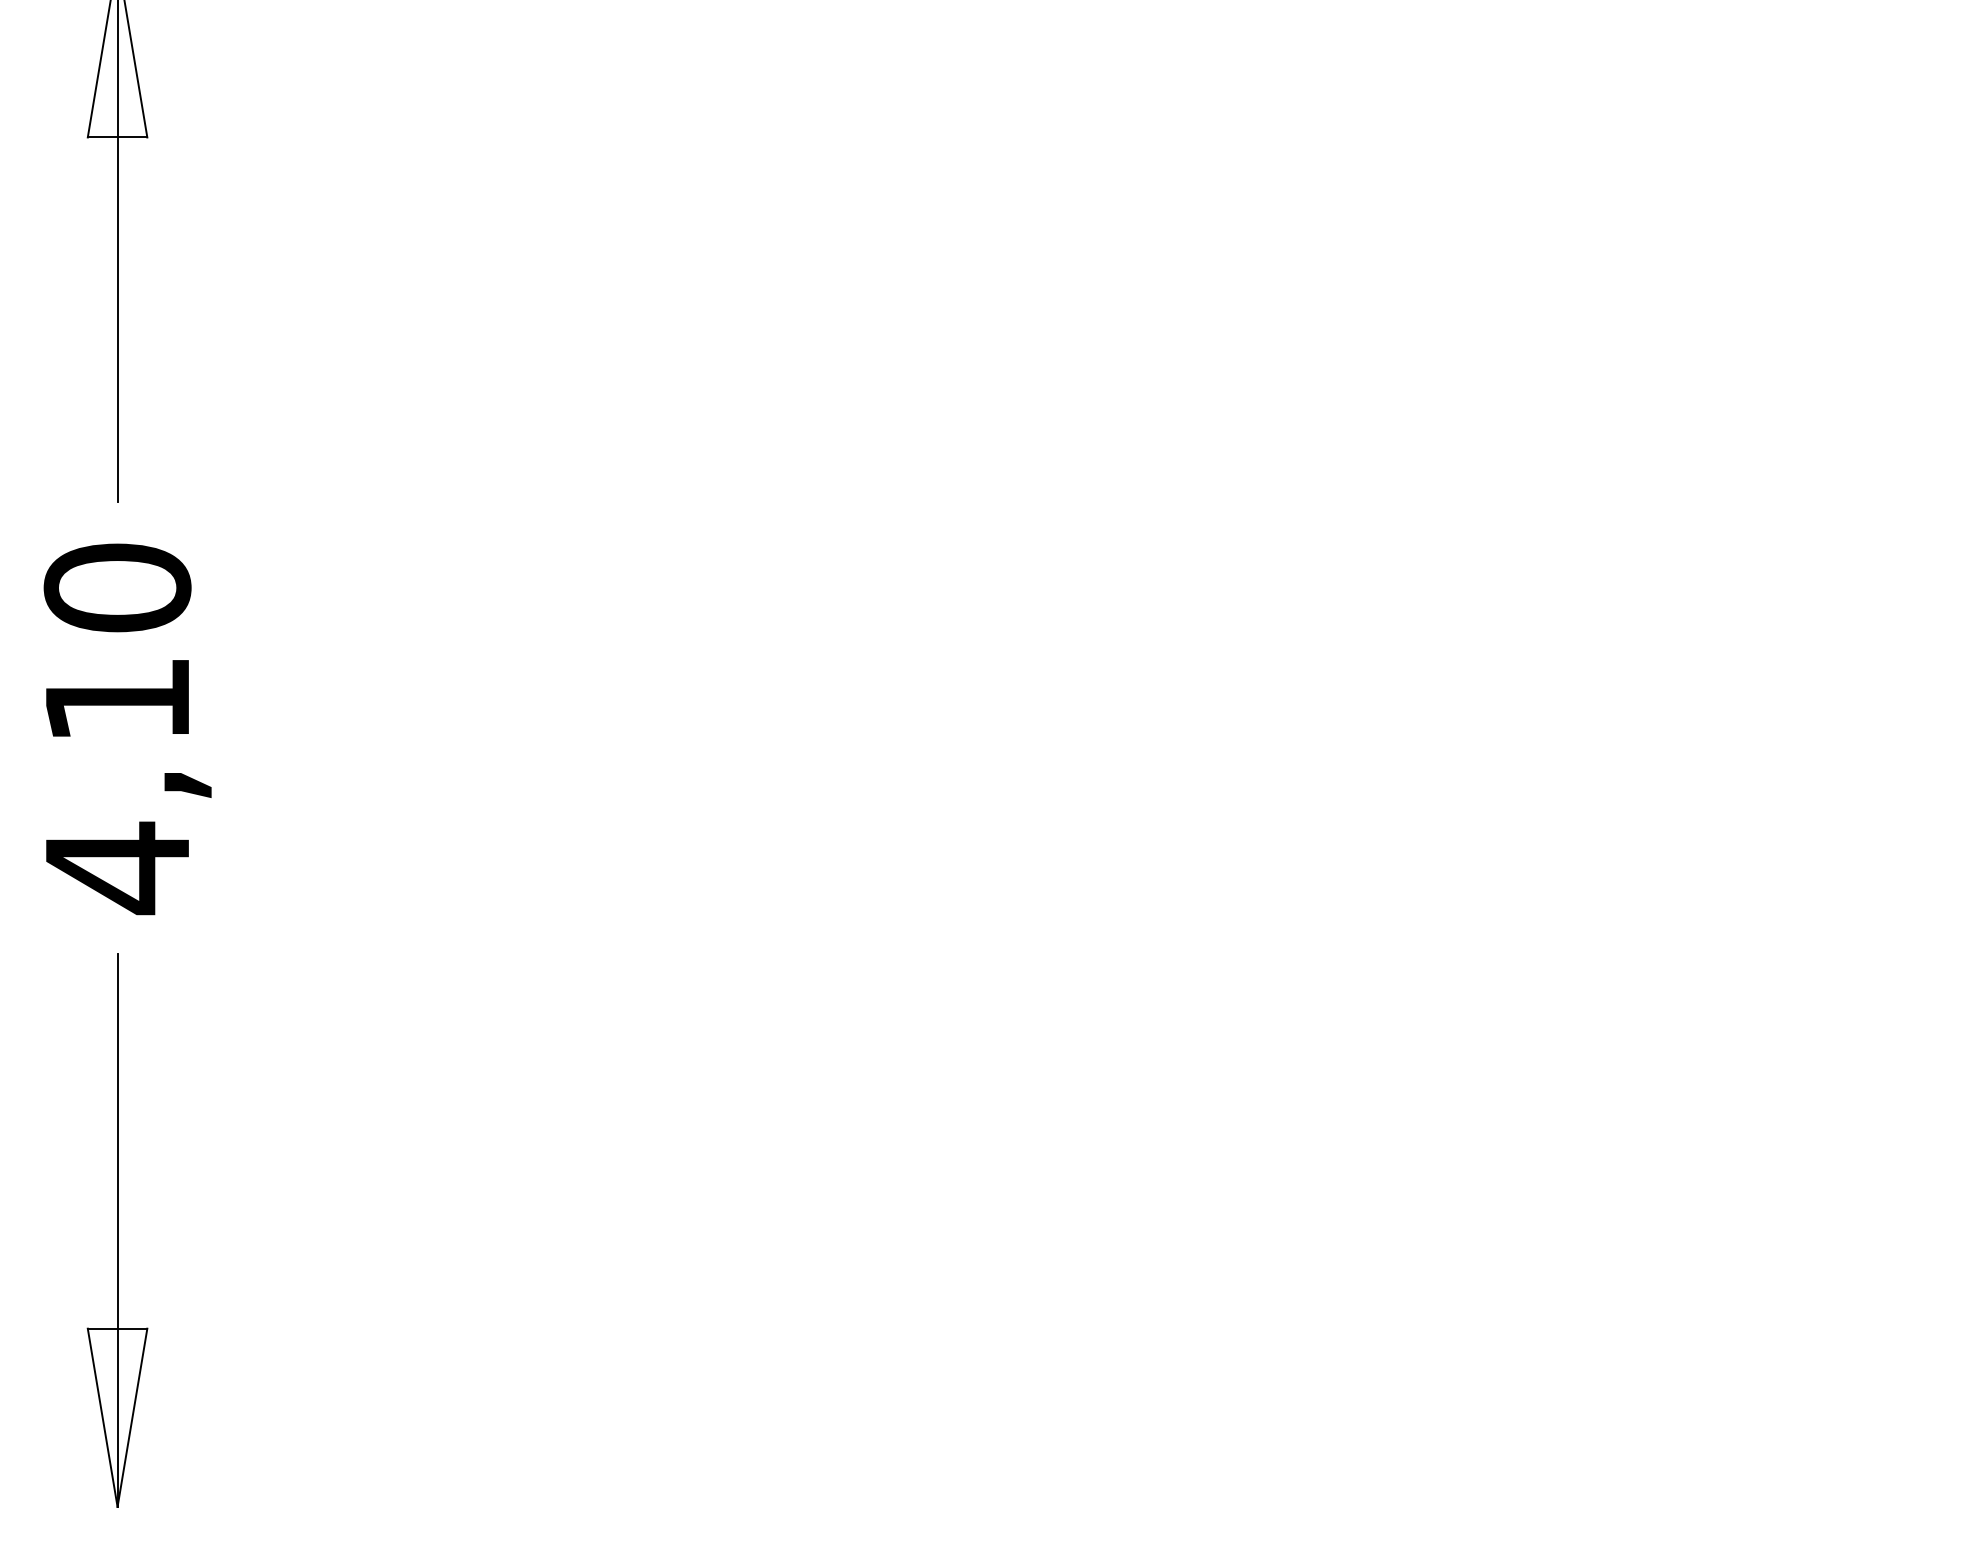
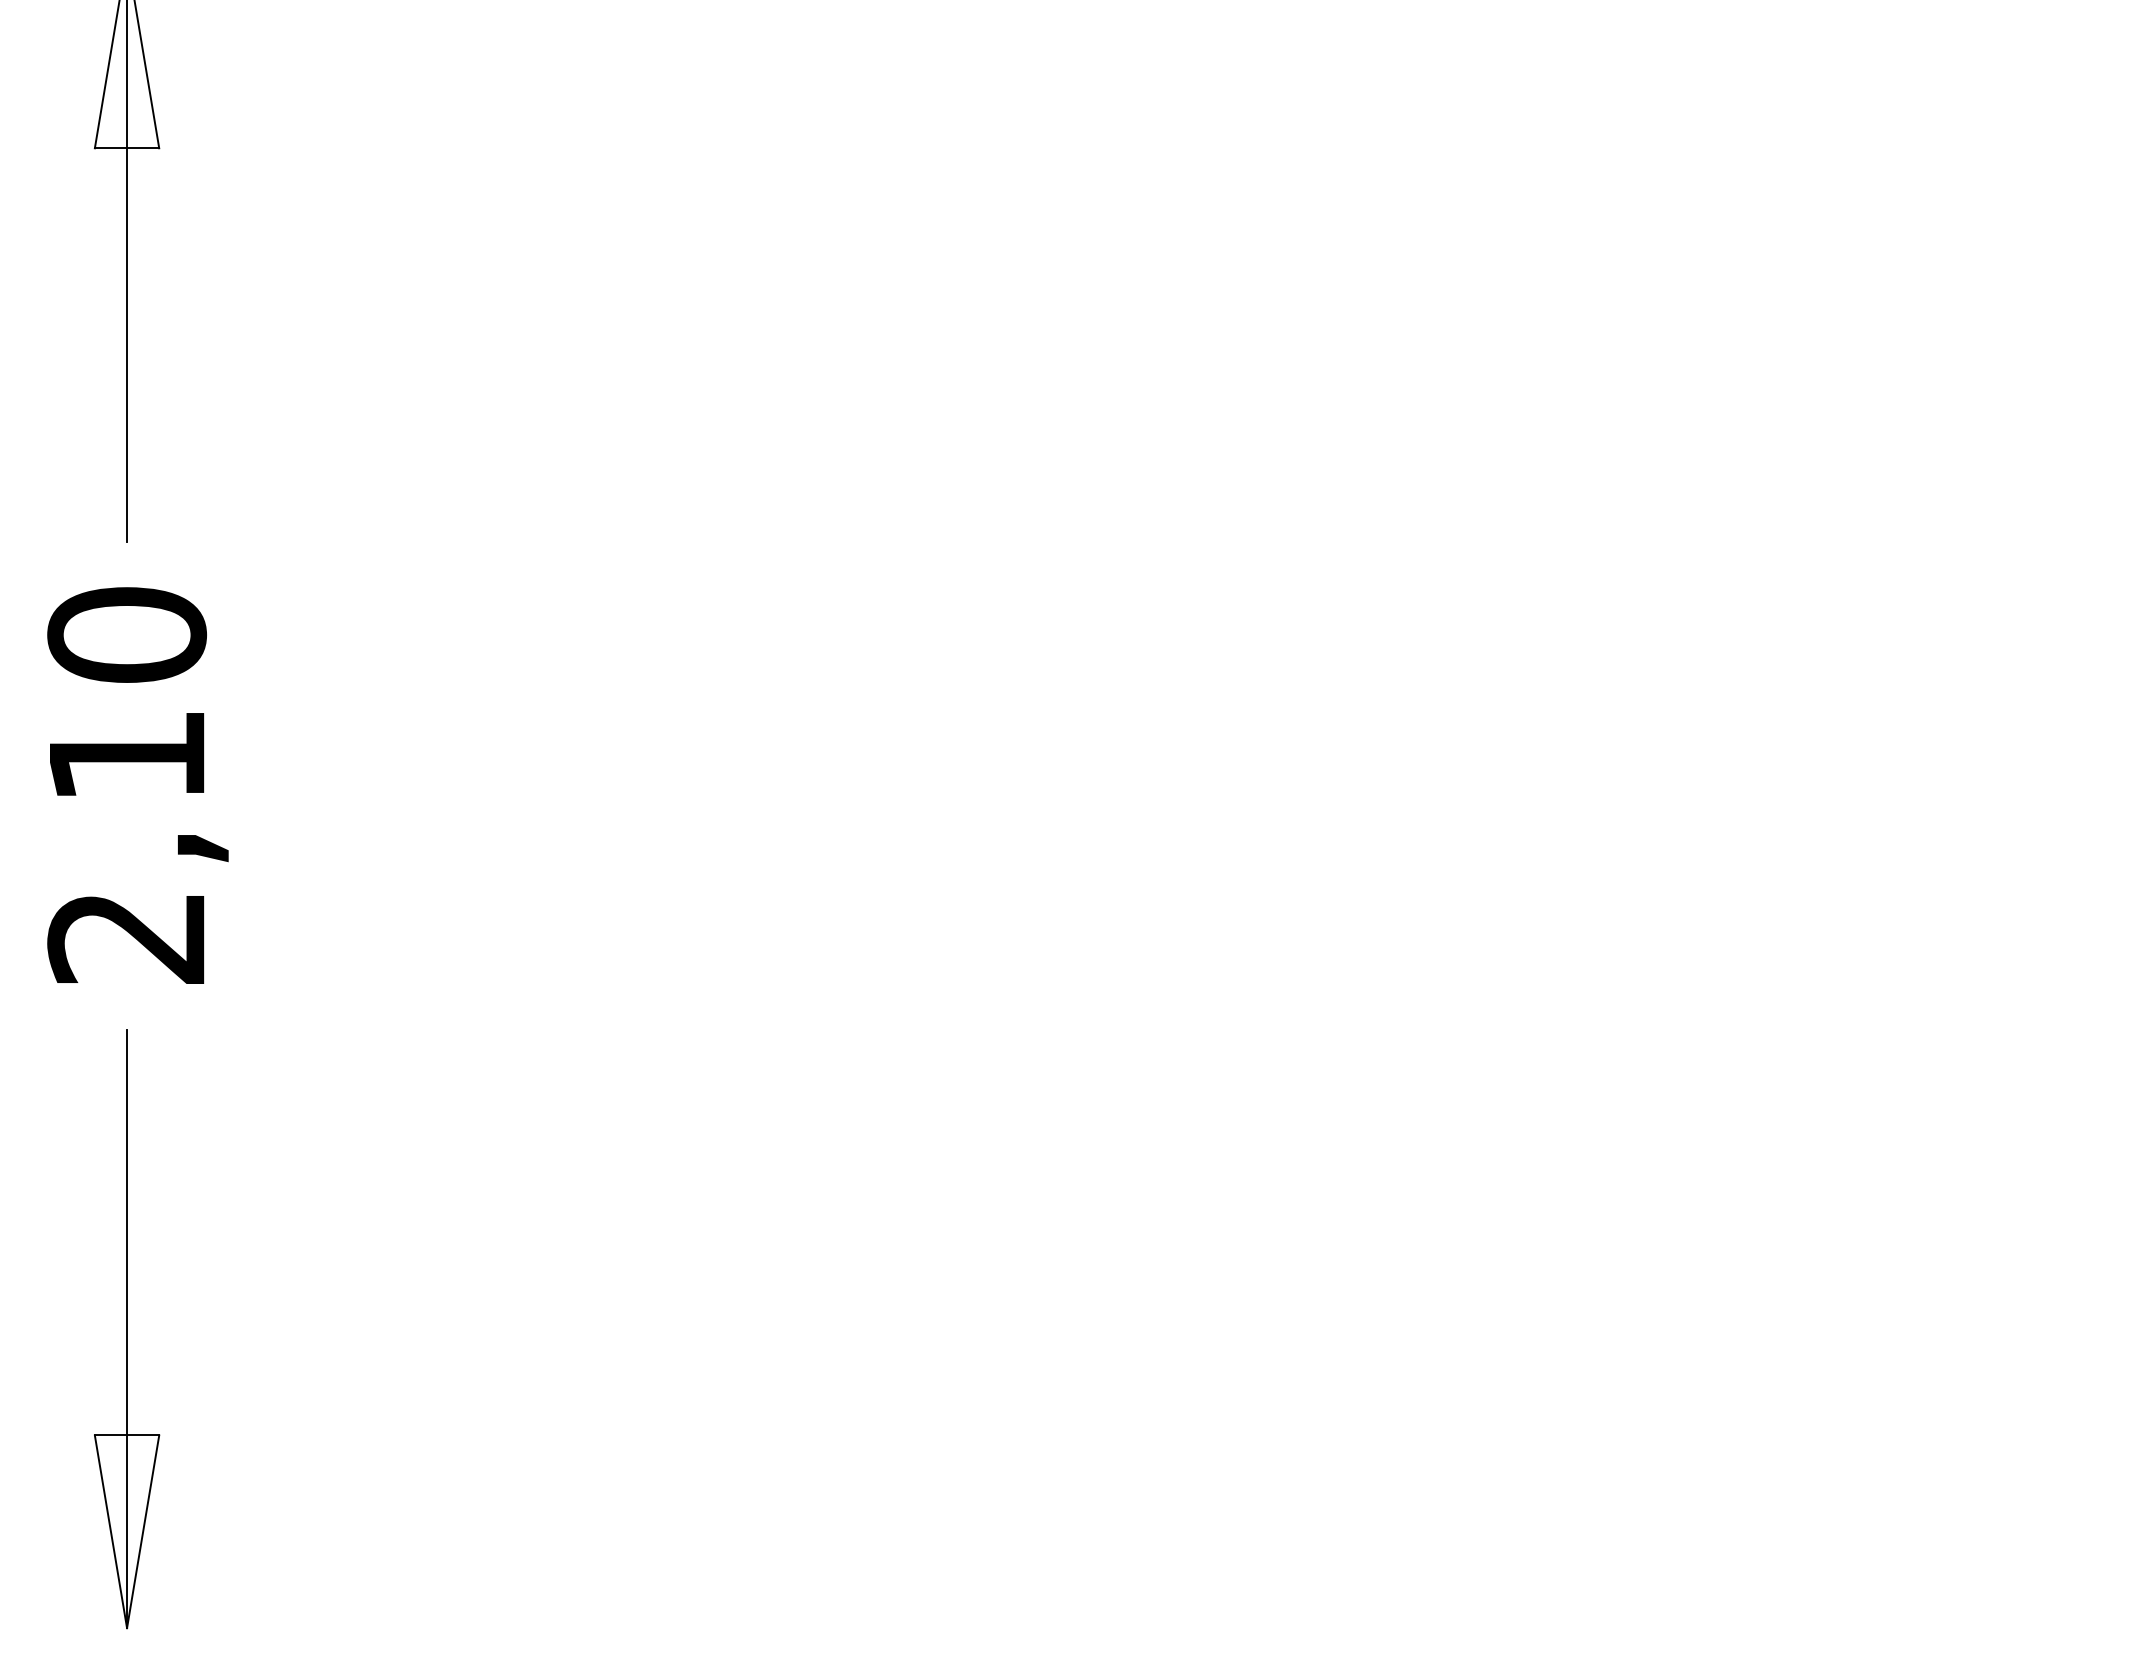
text: (115, 868) -> (124, 938), 4,10 -> 2,10

